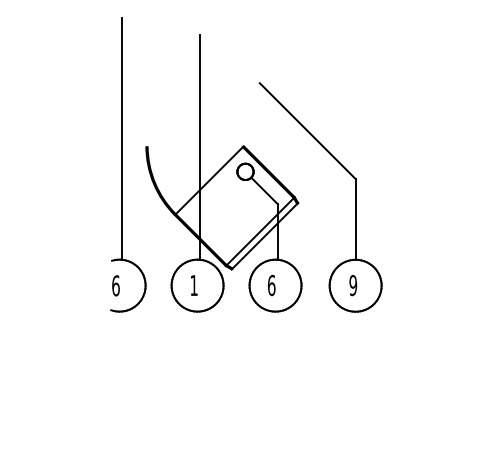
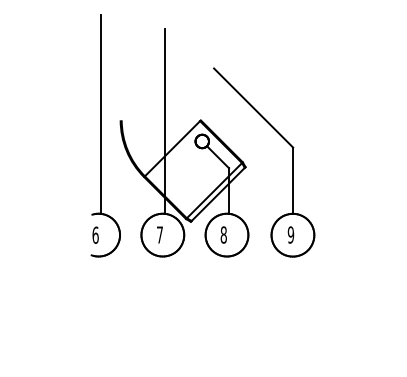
text: (271, 284) -> (223, 234), 6 -> 8
text: (193, 285) -> (159, 235), 1 -> 7

